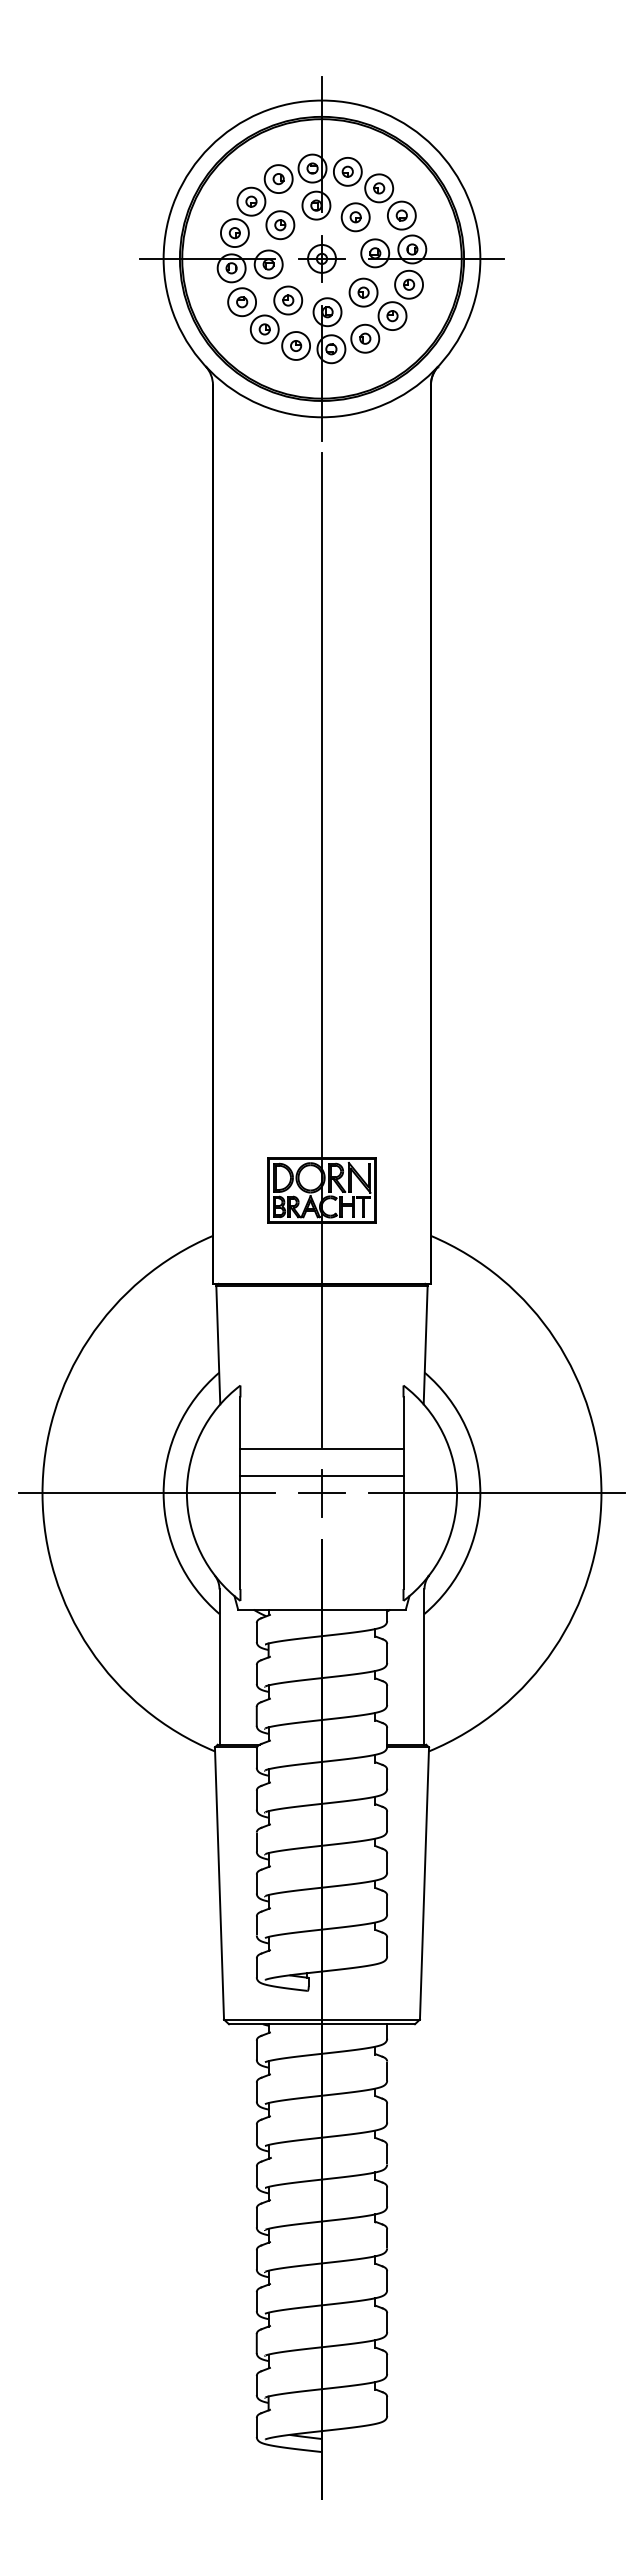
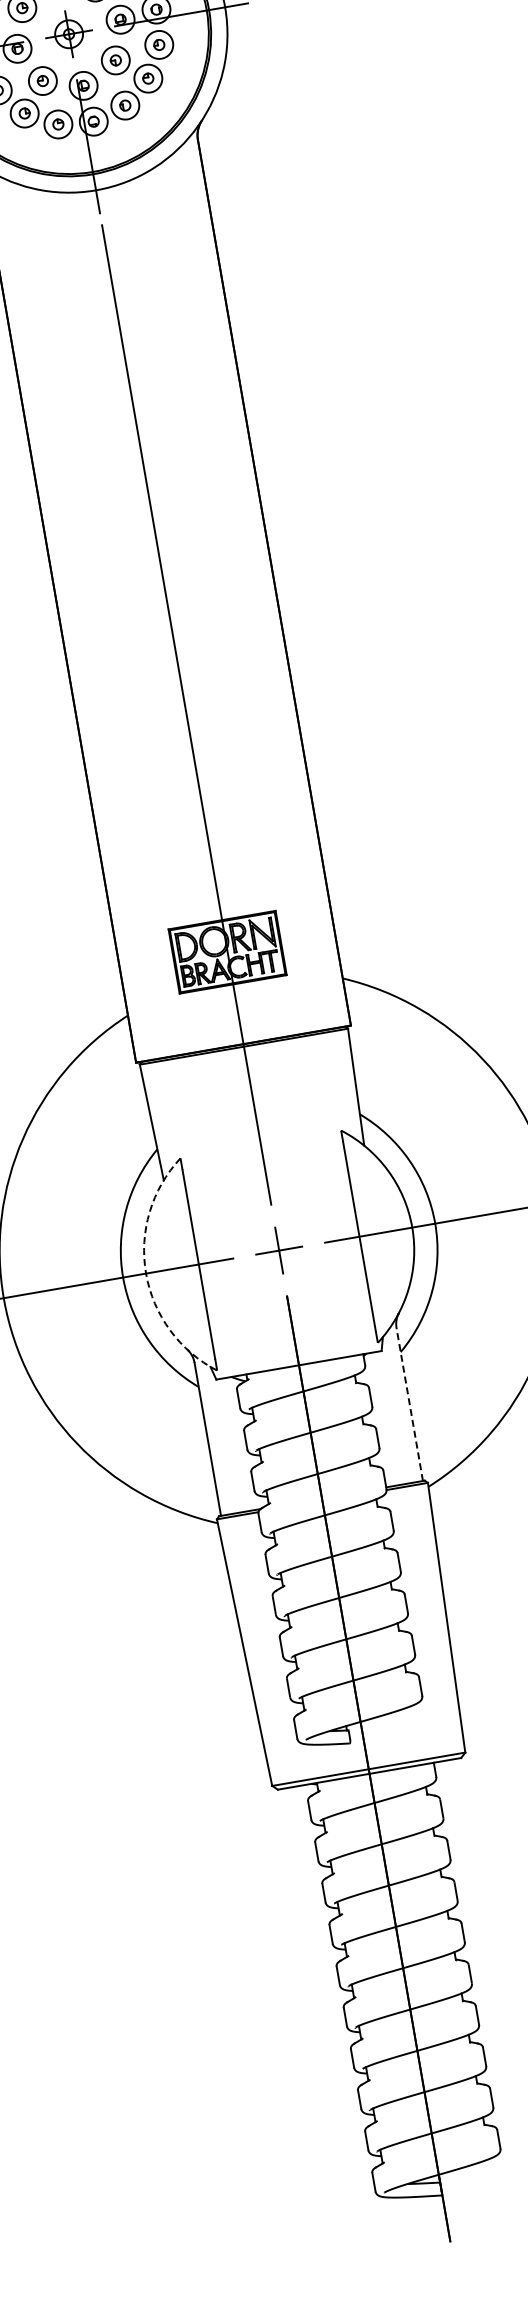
line: (321, 1449) -> (271, 1207), removed
line: (321, 1475) -> (275, 1233), removed
arc: (186, 1493) -> (145, 1273), solid -> dashed
line: (424, 1667) -> (409, 1404), solid -> dashed

